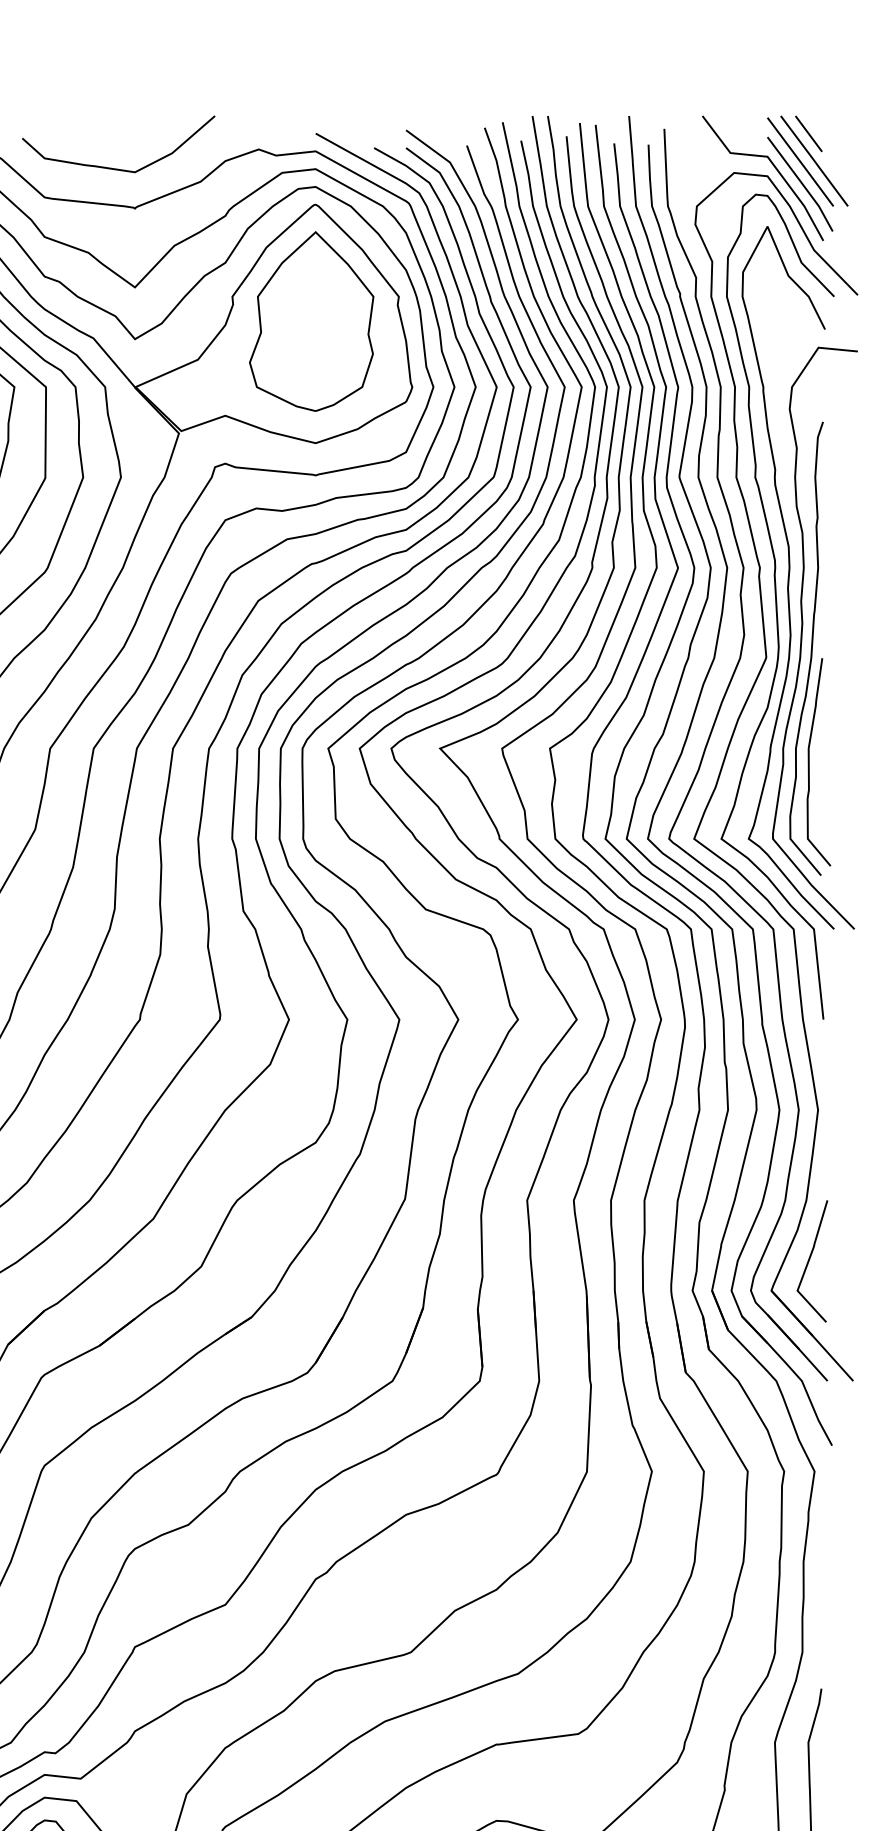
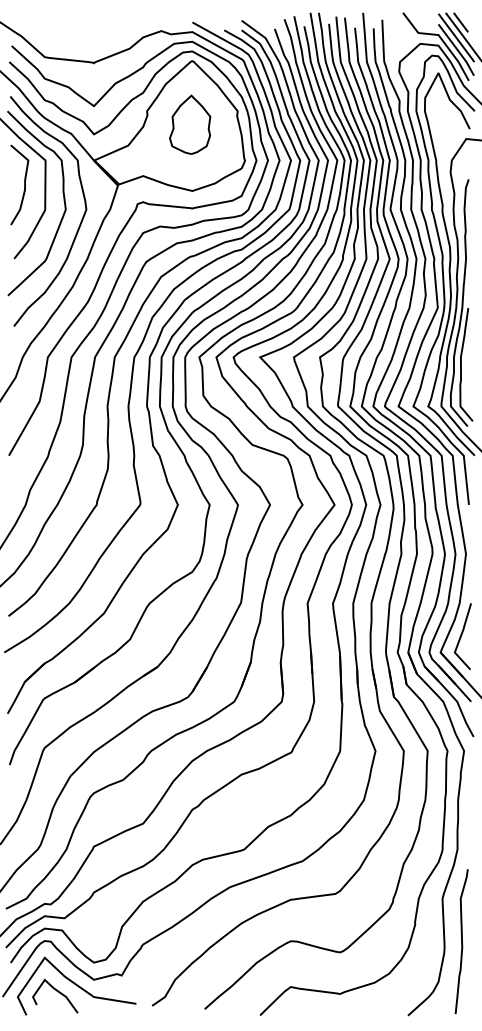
curve: (113, 166) -> (82, 40), removed
part: (310, 321) -> (189, 124), size x0.6

